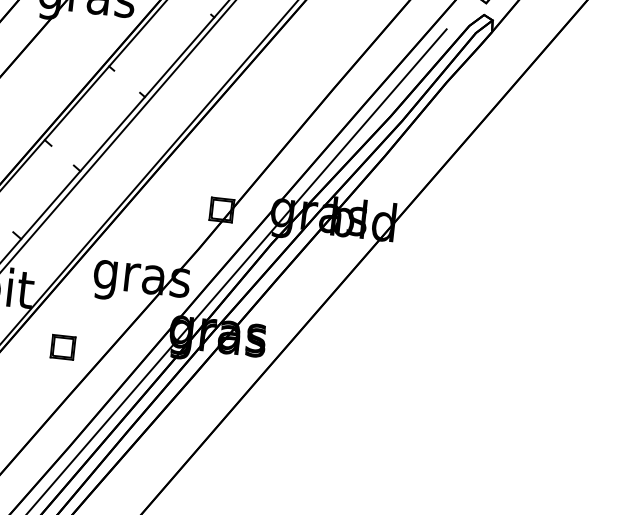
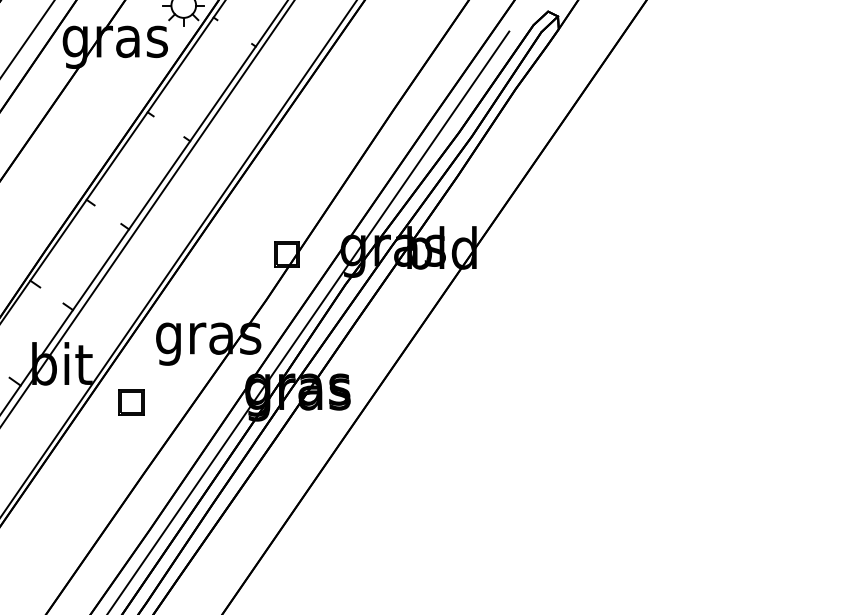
part: (63, 347) -> (131, 402), moved

